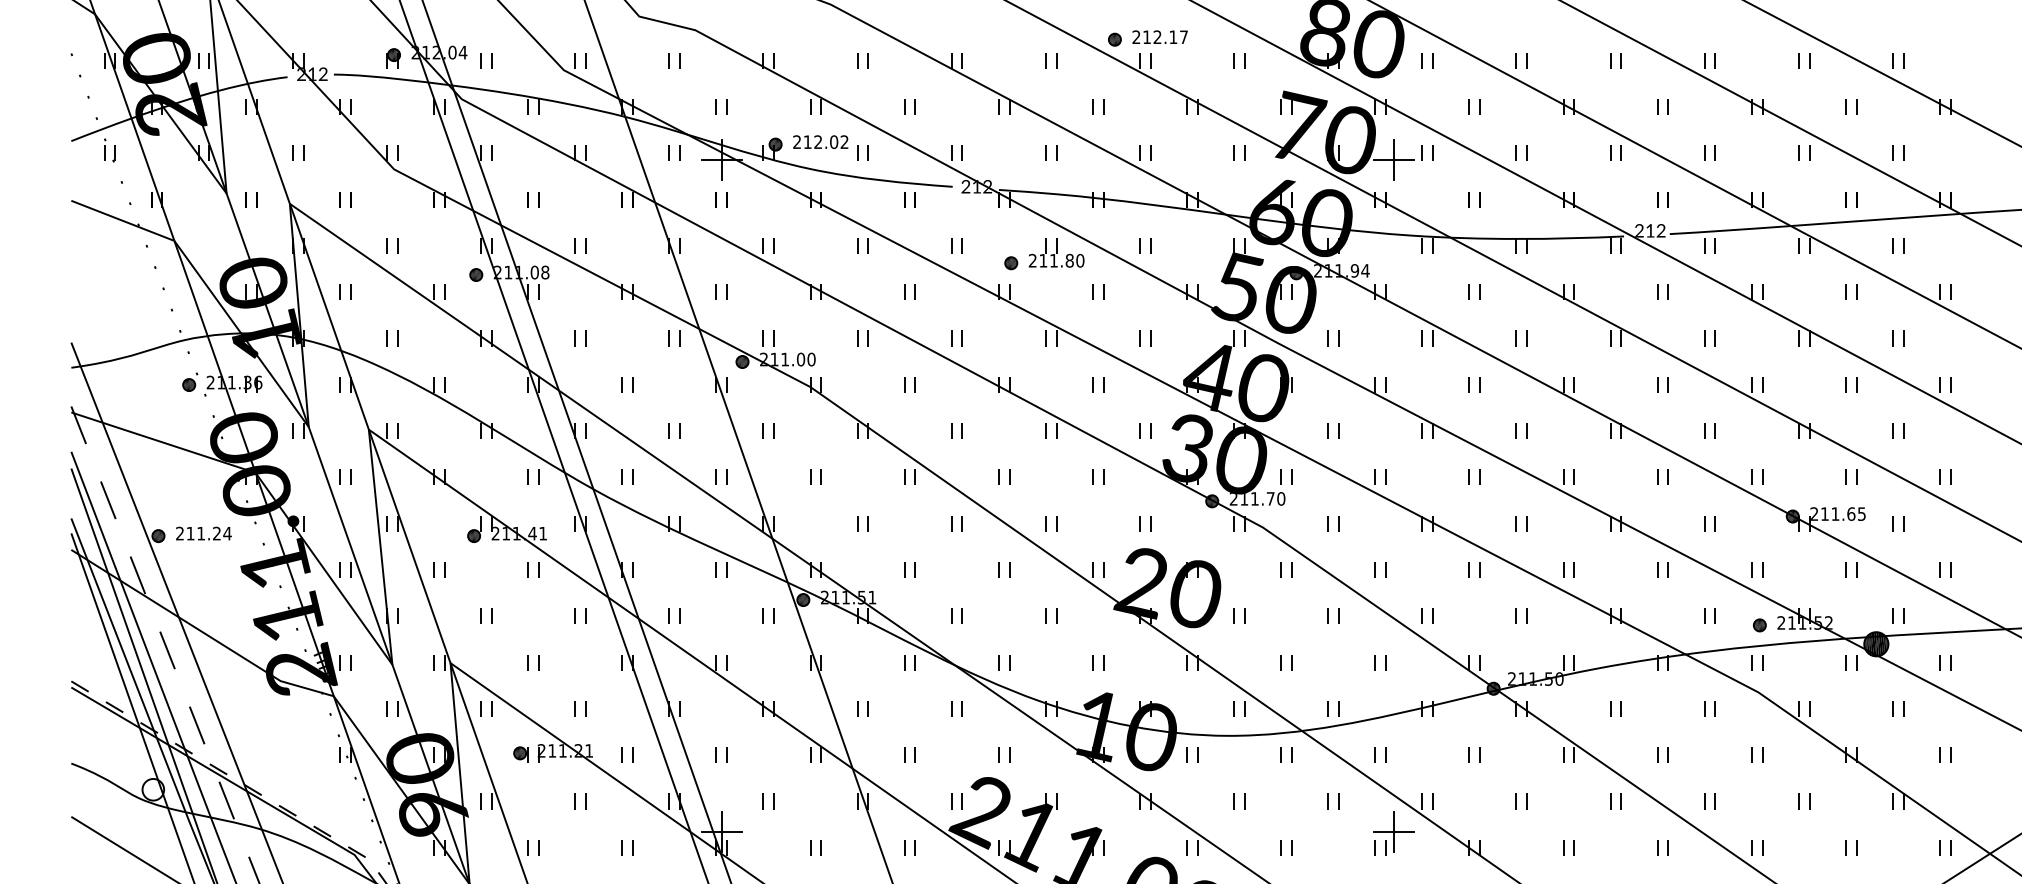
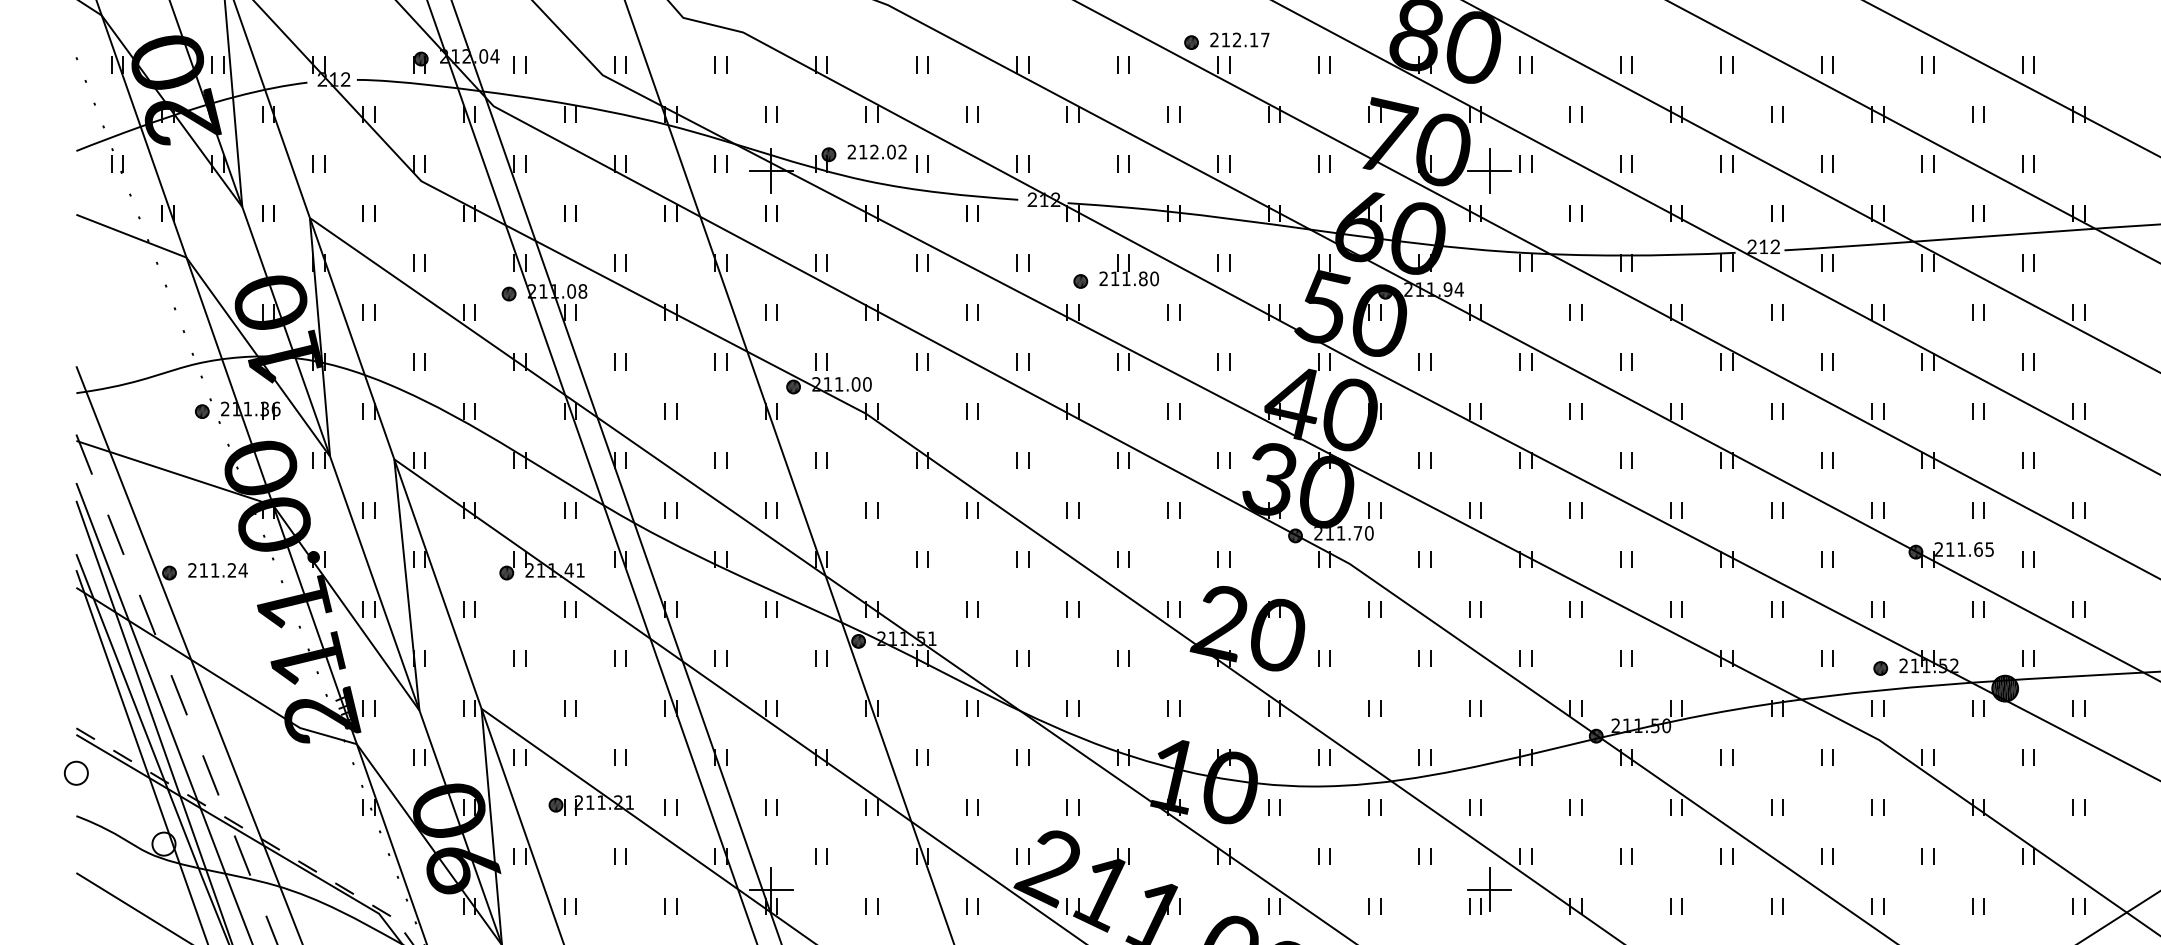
circle: (70, 722) -> (75, 772), added

